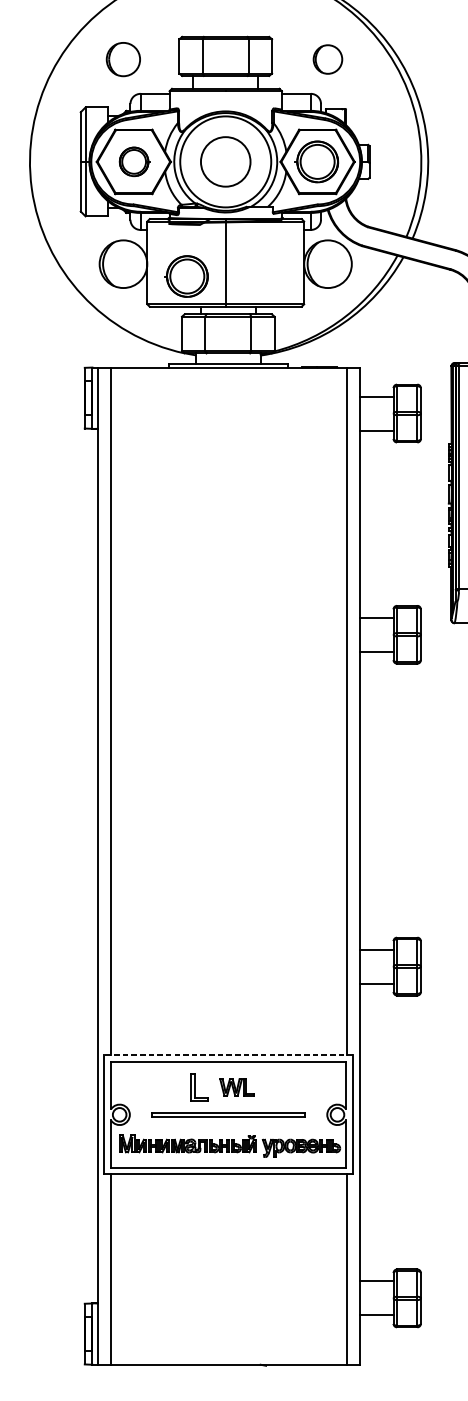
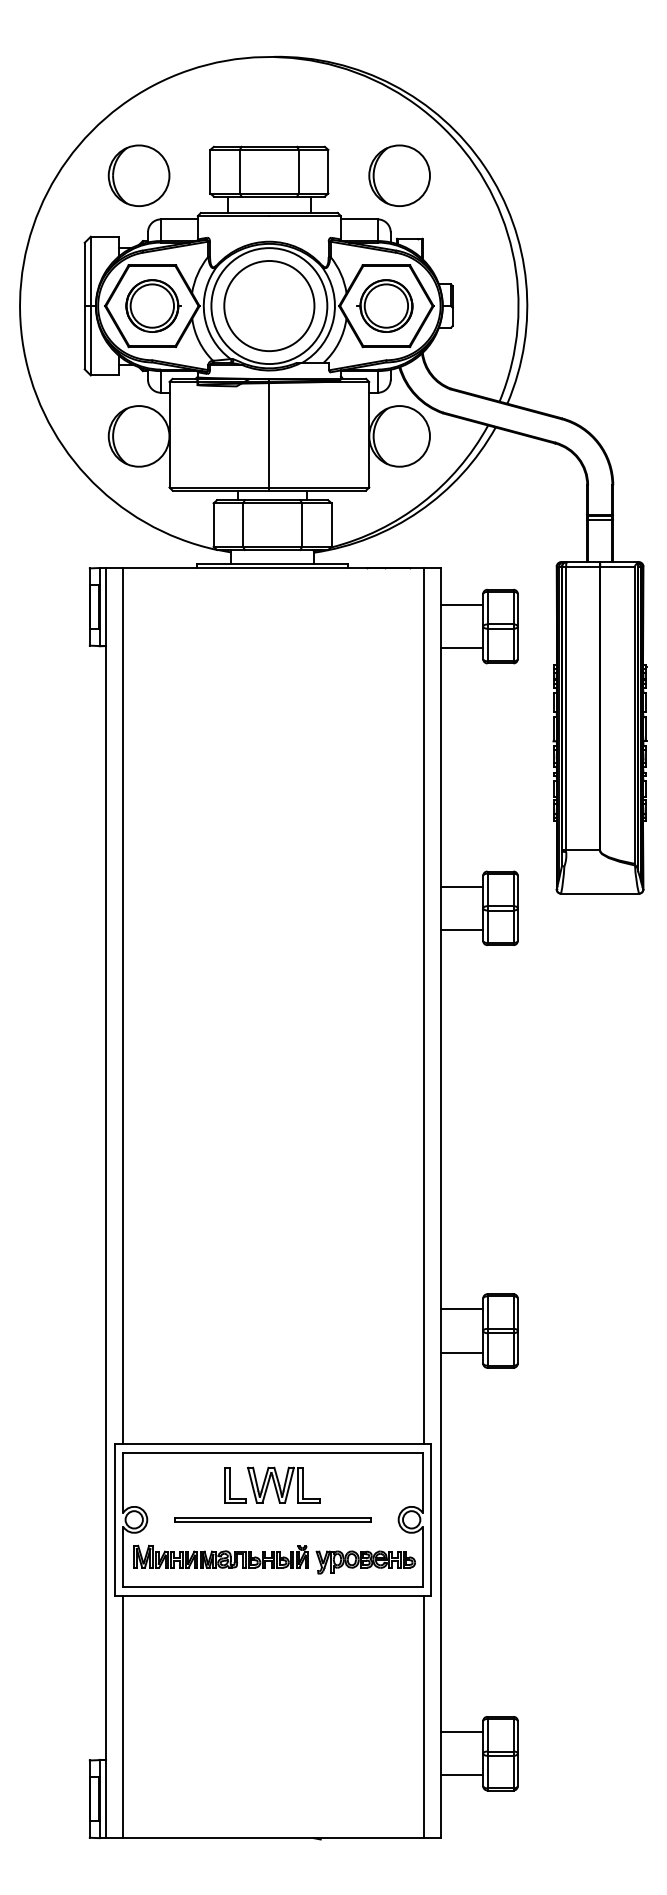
part: (123, 59) -> (138, 175), size x1.43
part: (327, 59) -> (399, 175), size x1.67
part: (134, 161) -> (153, 305), size x1.43
circle: (225, 162) -> (269, 306), size x1.43
part: (185, 276) -> (218, 451), removed
line: (228, 1054) -> (272, 1443), dashed -> solid
part: (236, 1087) -> (283, 1484), size x1.67

